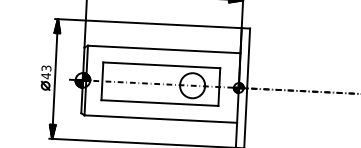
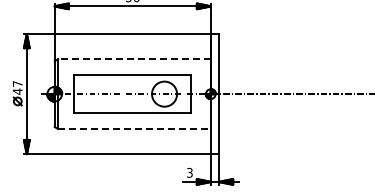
line: (163, 49) -> (133, 59), solid -> dashed
text: (46, 67) -> (17, 83), 43 -> 47
line: (160, 119) -> (134, 129), solid -> dashed

